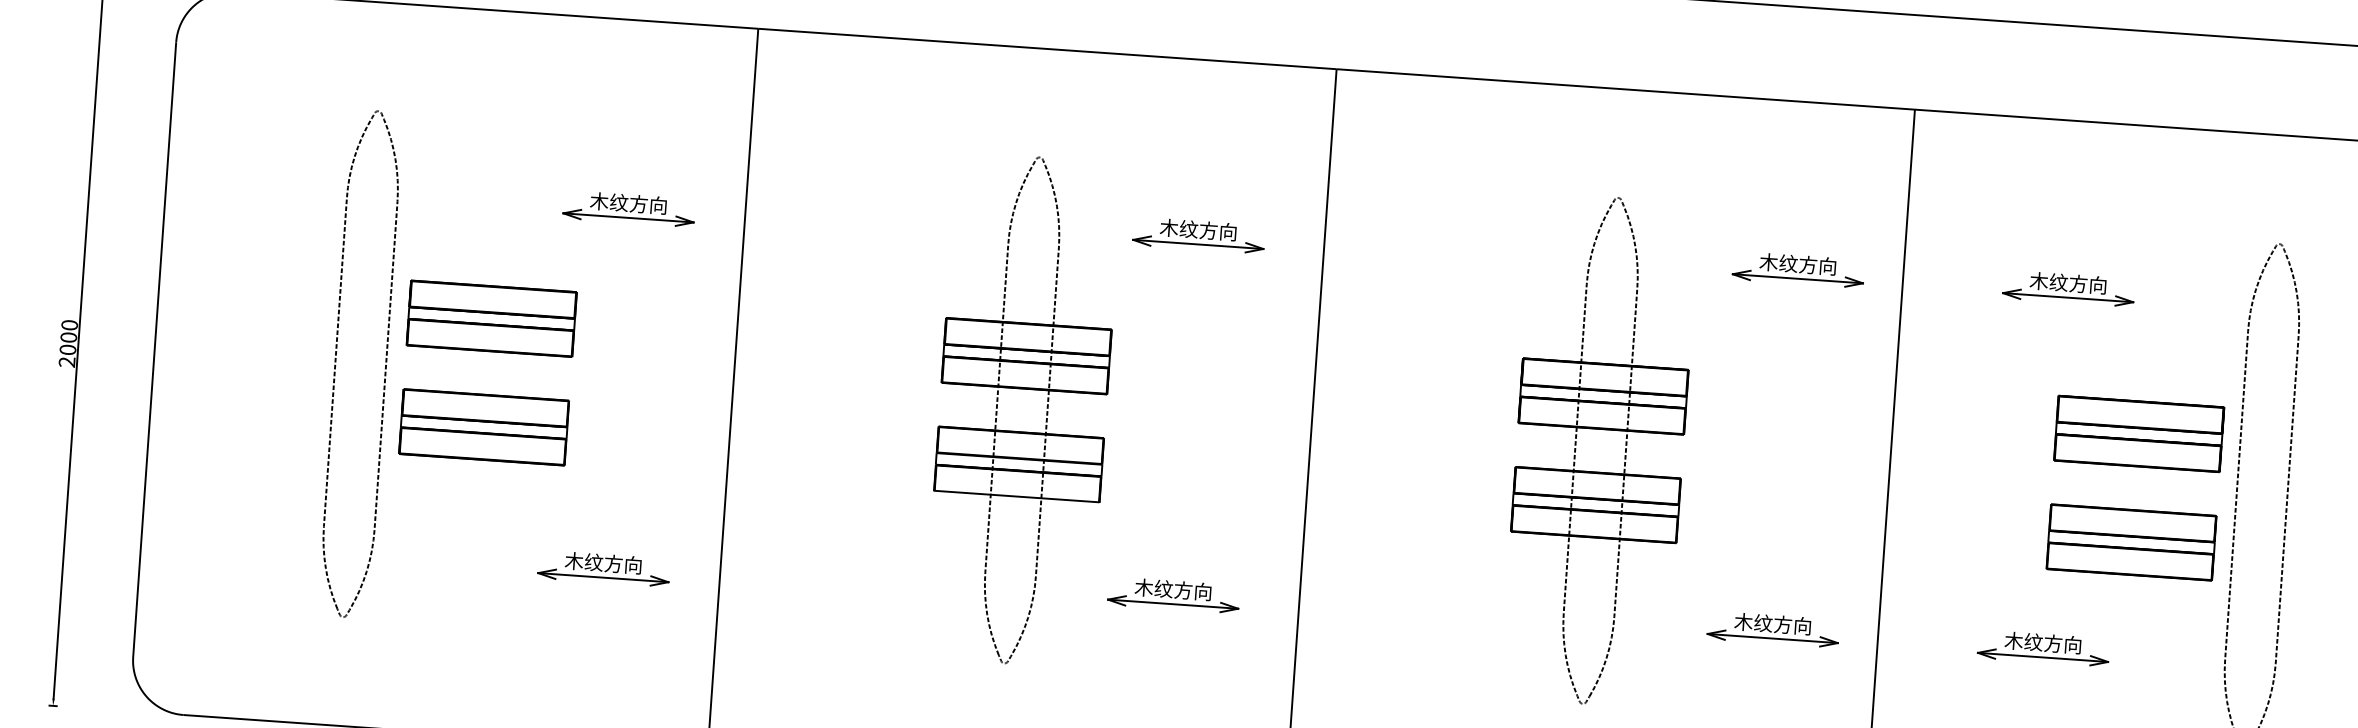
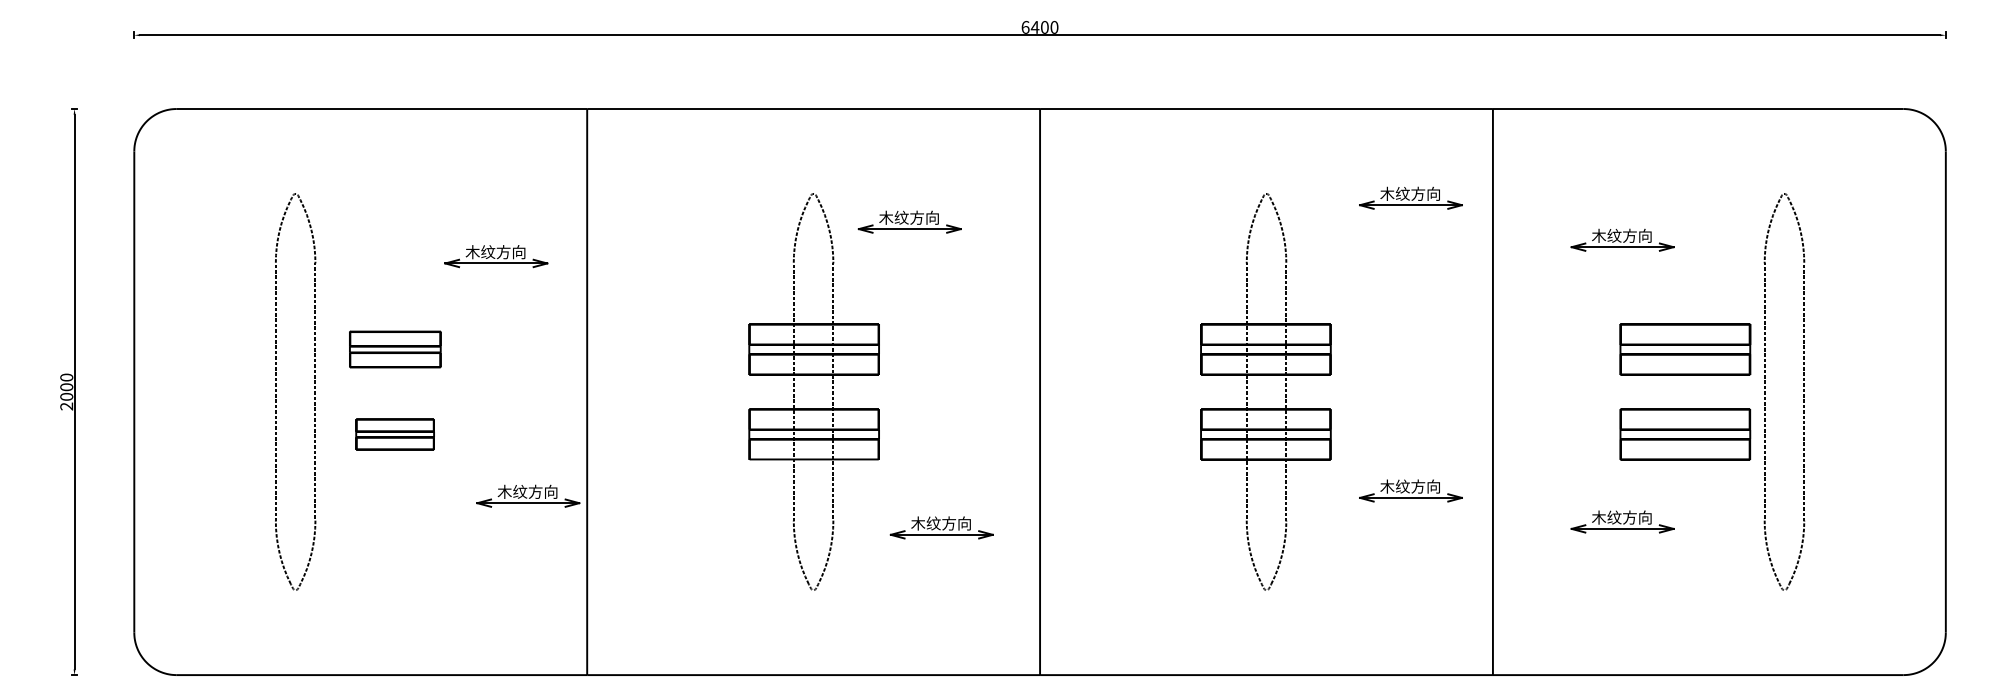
part: (1198, 234) -> (909, 221), moved
part: (1797, 268) -> (1410, 197), moved
part: (492, 318) -> (395, 349), size x0.7
part: (483, 427) -> (394, 434), size x0.6
part: (604, 567) -> (528, 495), moved
part: (1772, 629) -> (1410, 490), moved

